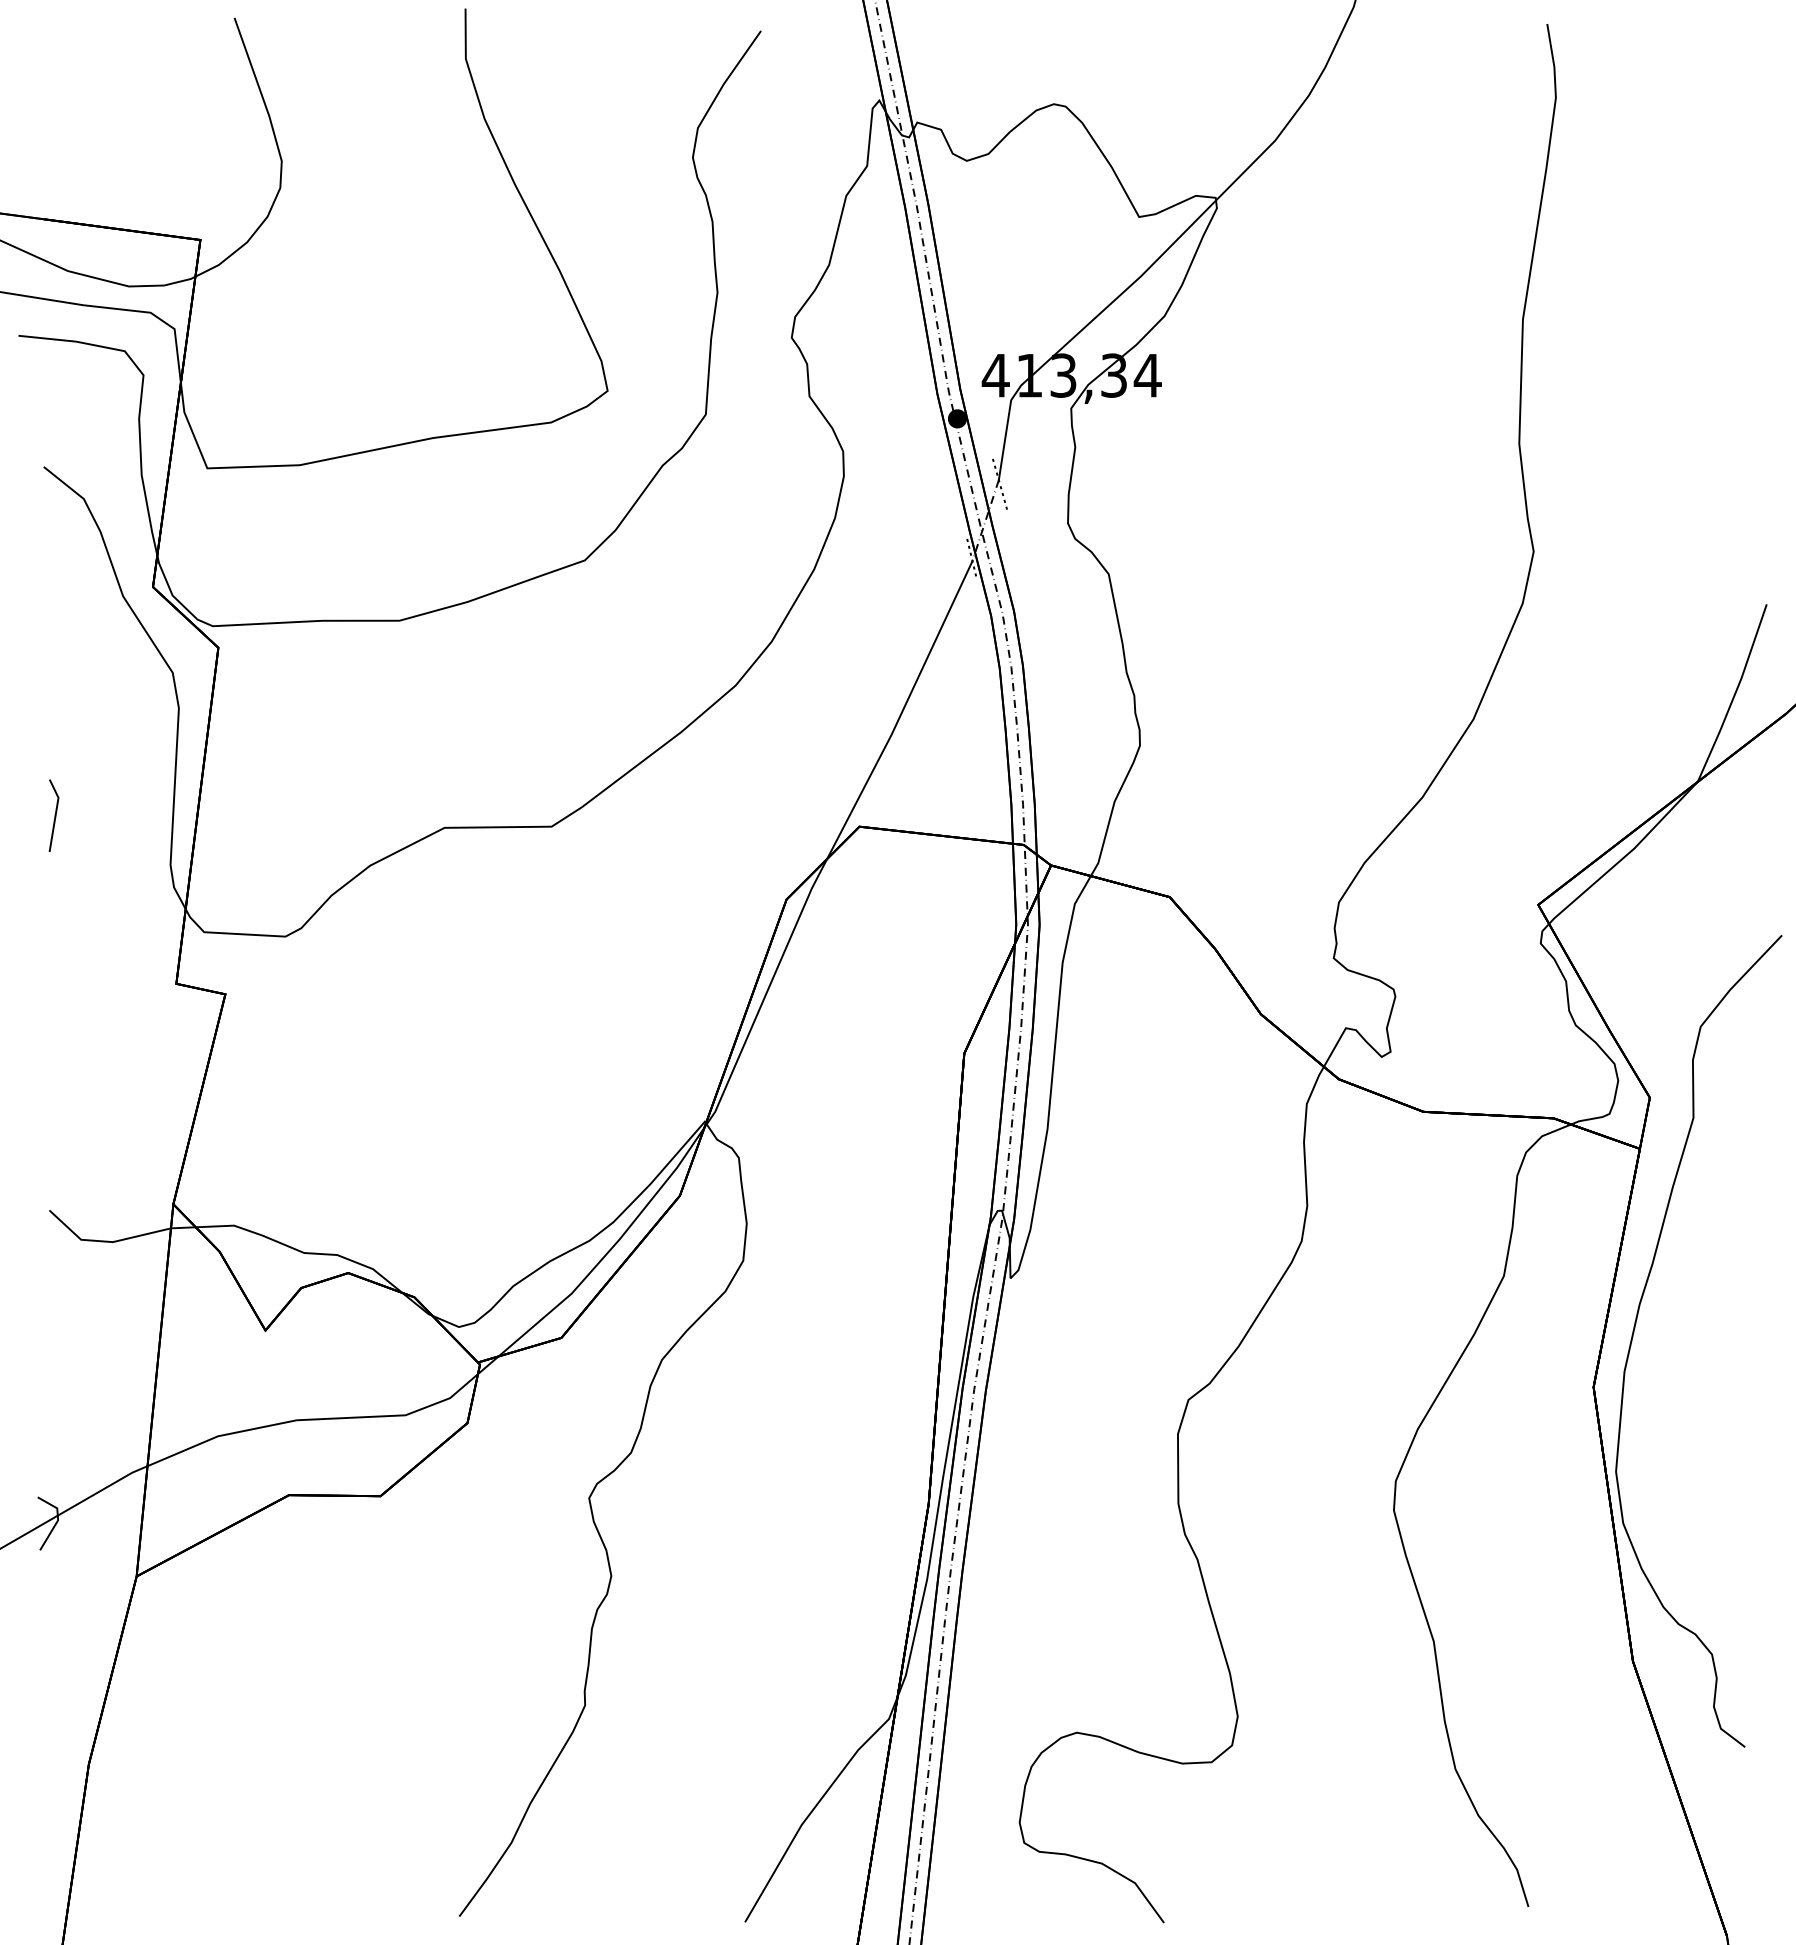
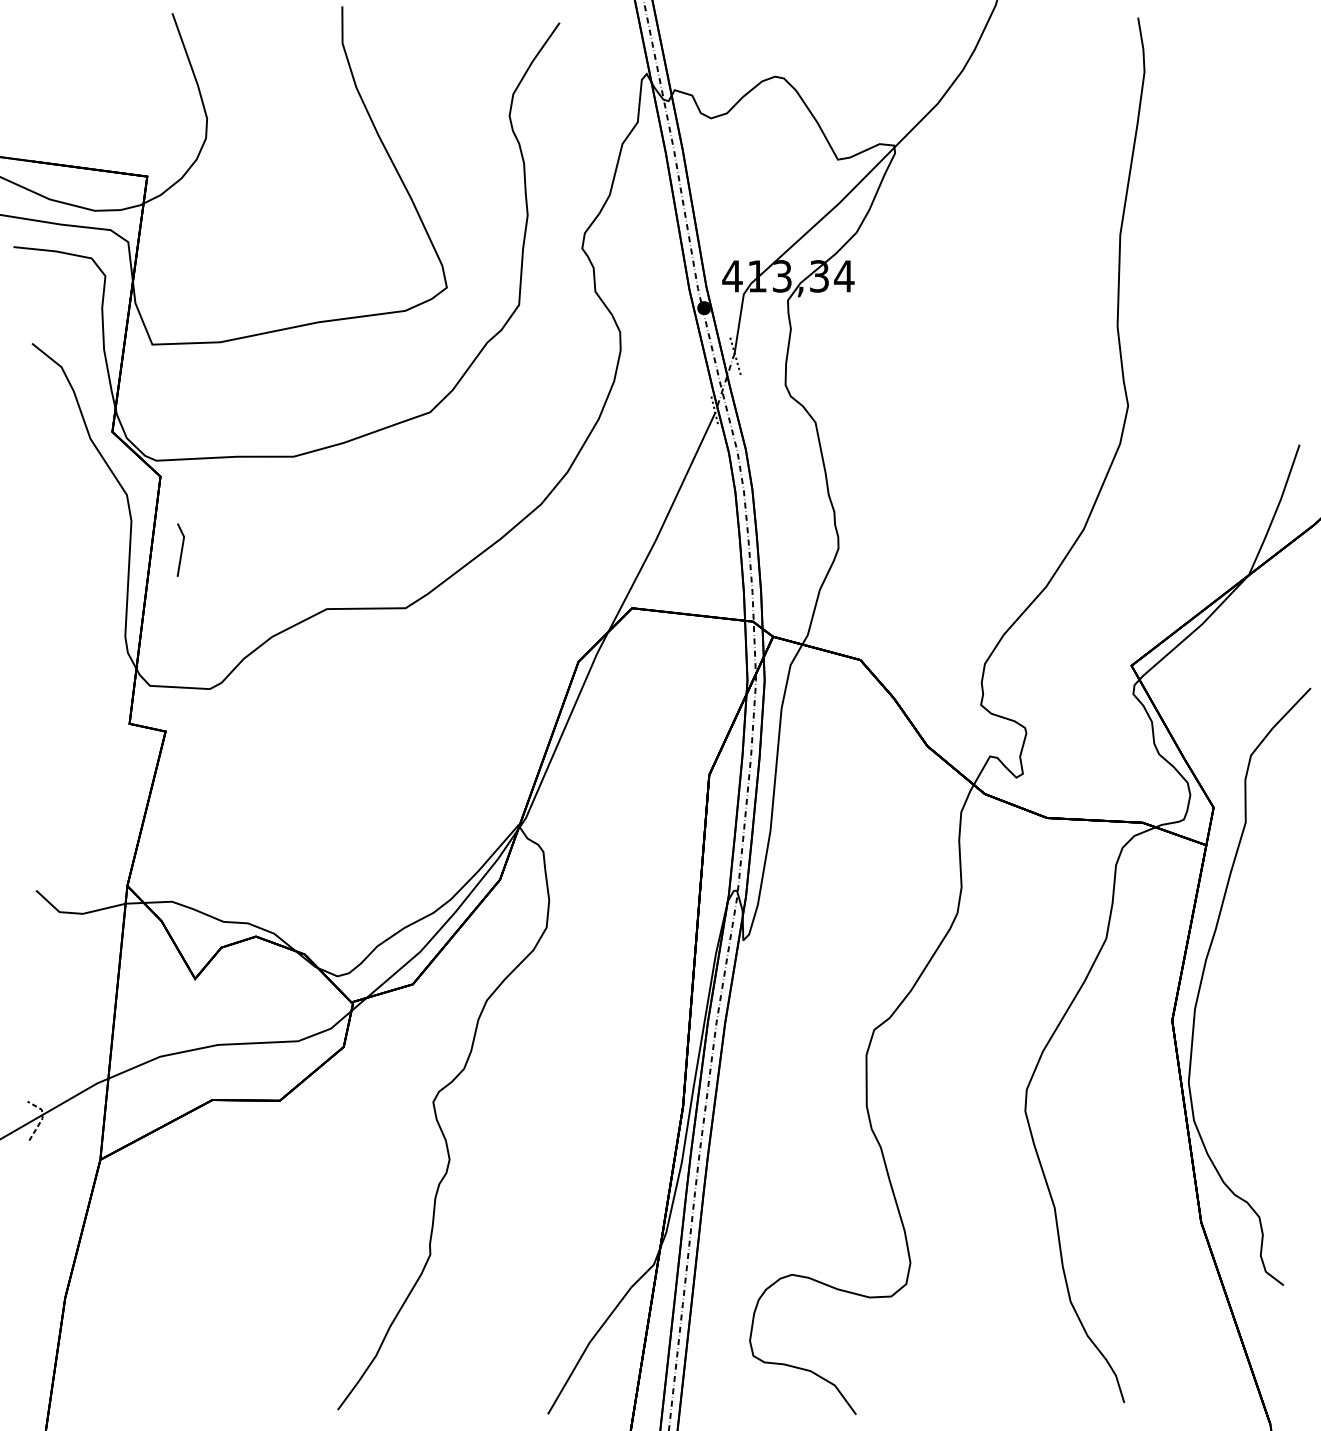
line: (54, 815) -> (181, 549), moved
line: (58, 1520) -> (42, 1118), solid -> dashed

